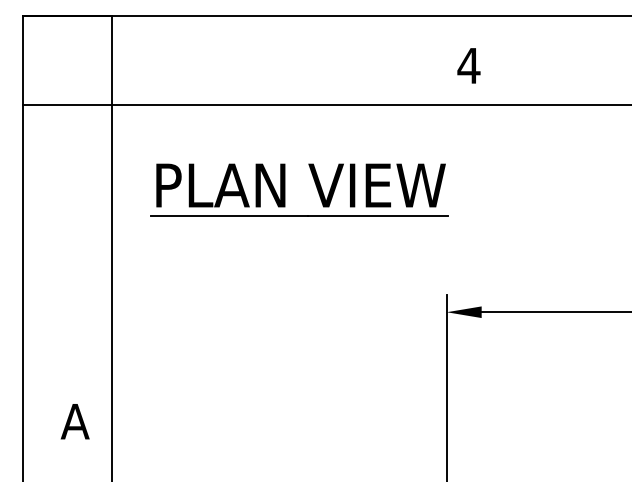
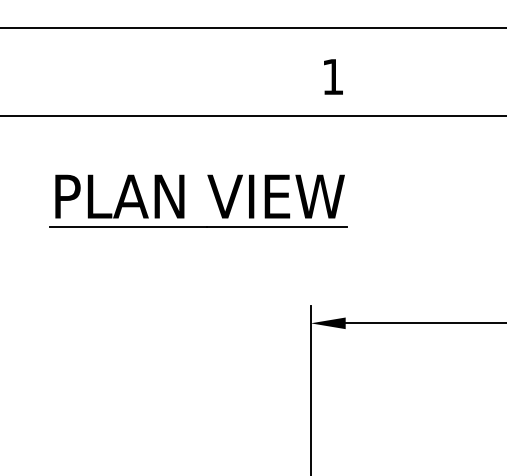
text: (468, 65) -> (332, 76), 4 -> 1
part: (285, 189) -> (184, 200), moved

